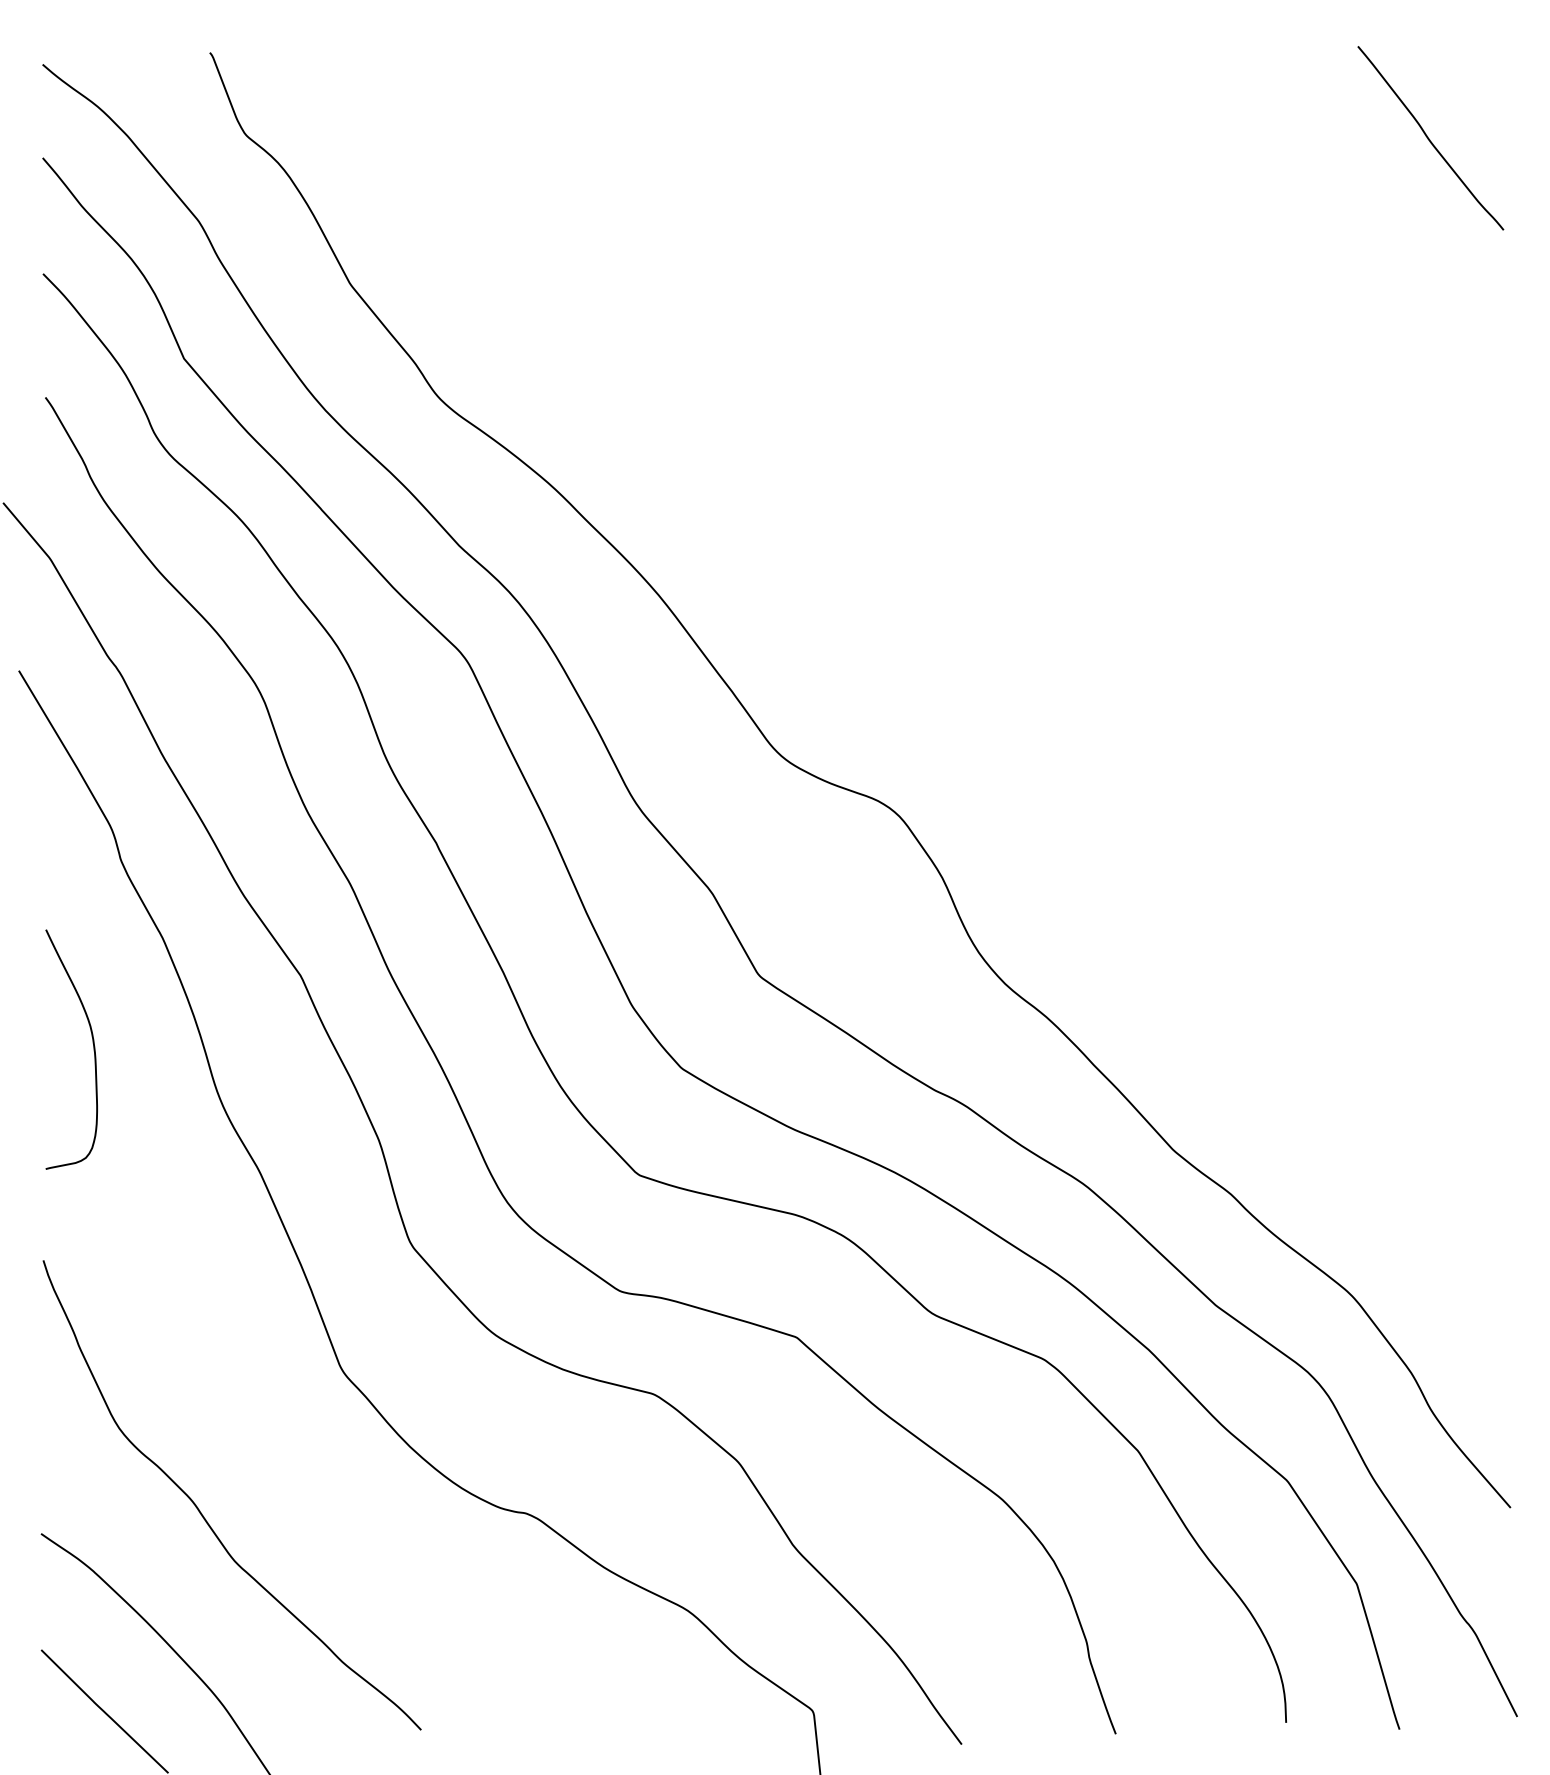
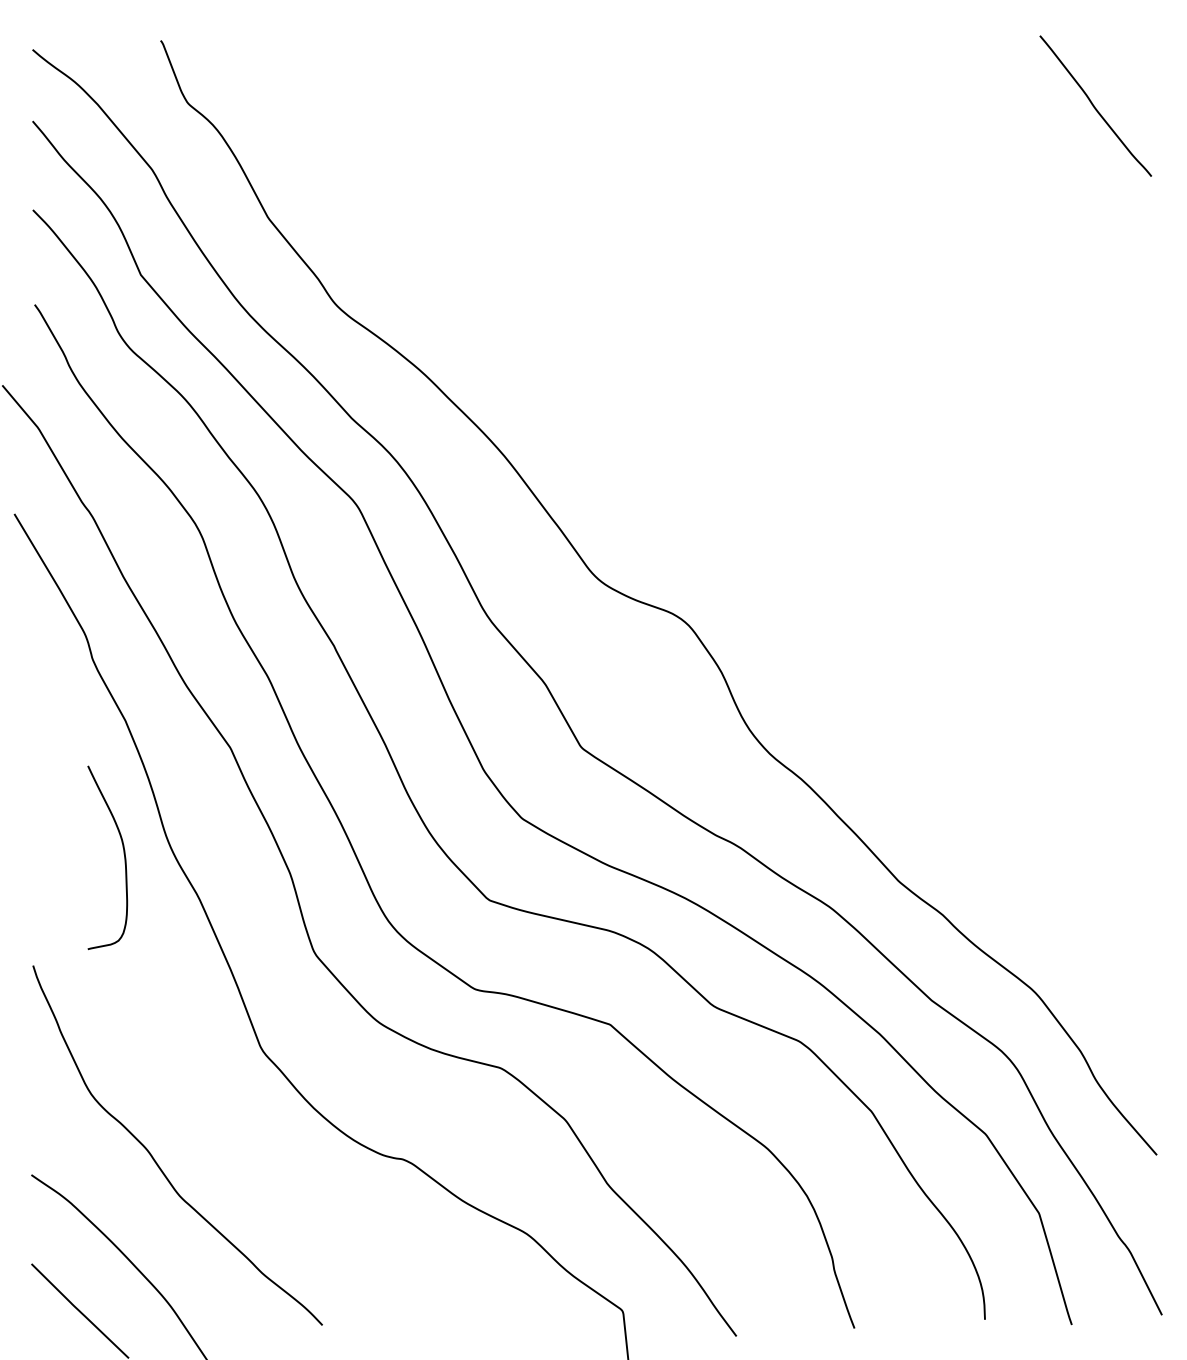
curve: (92, 1043) -> (123, 853), moved

